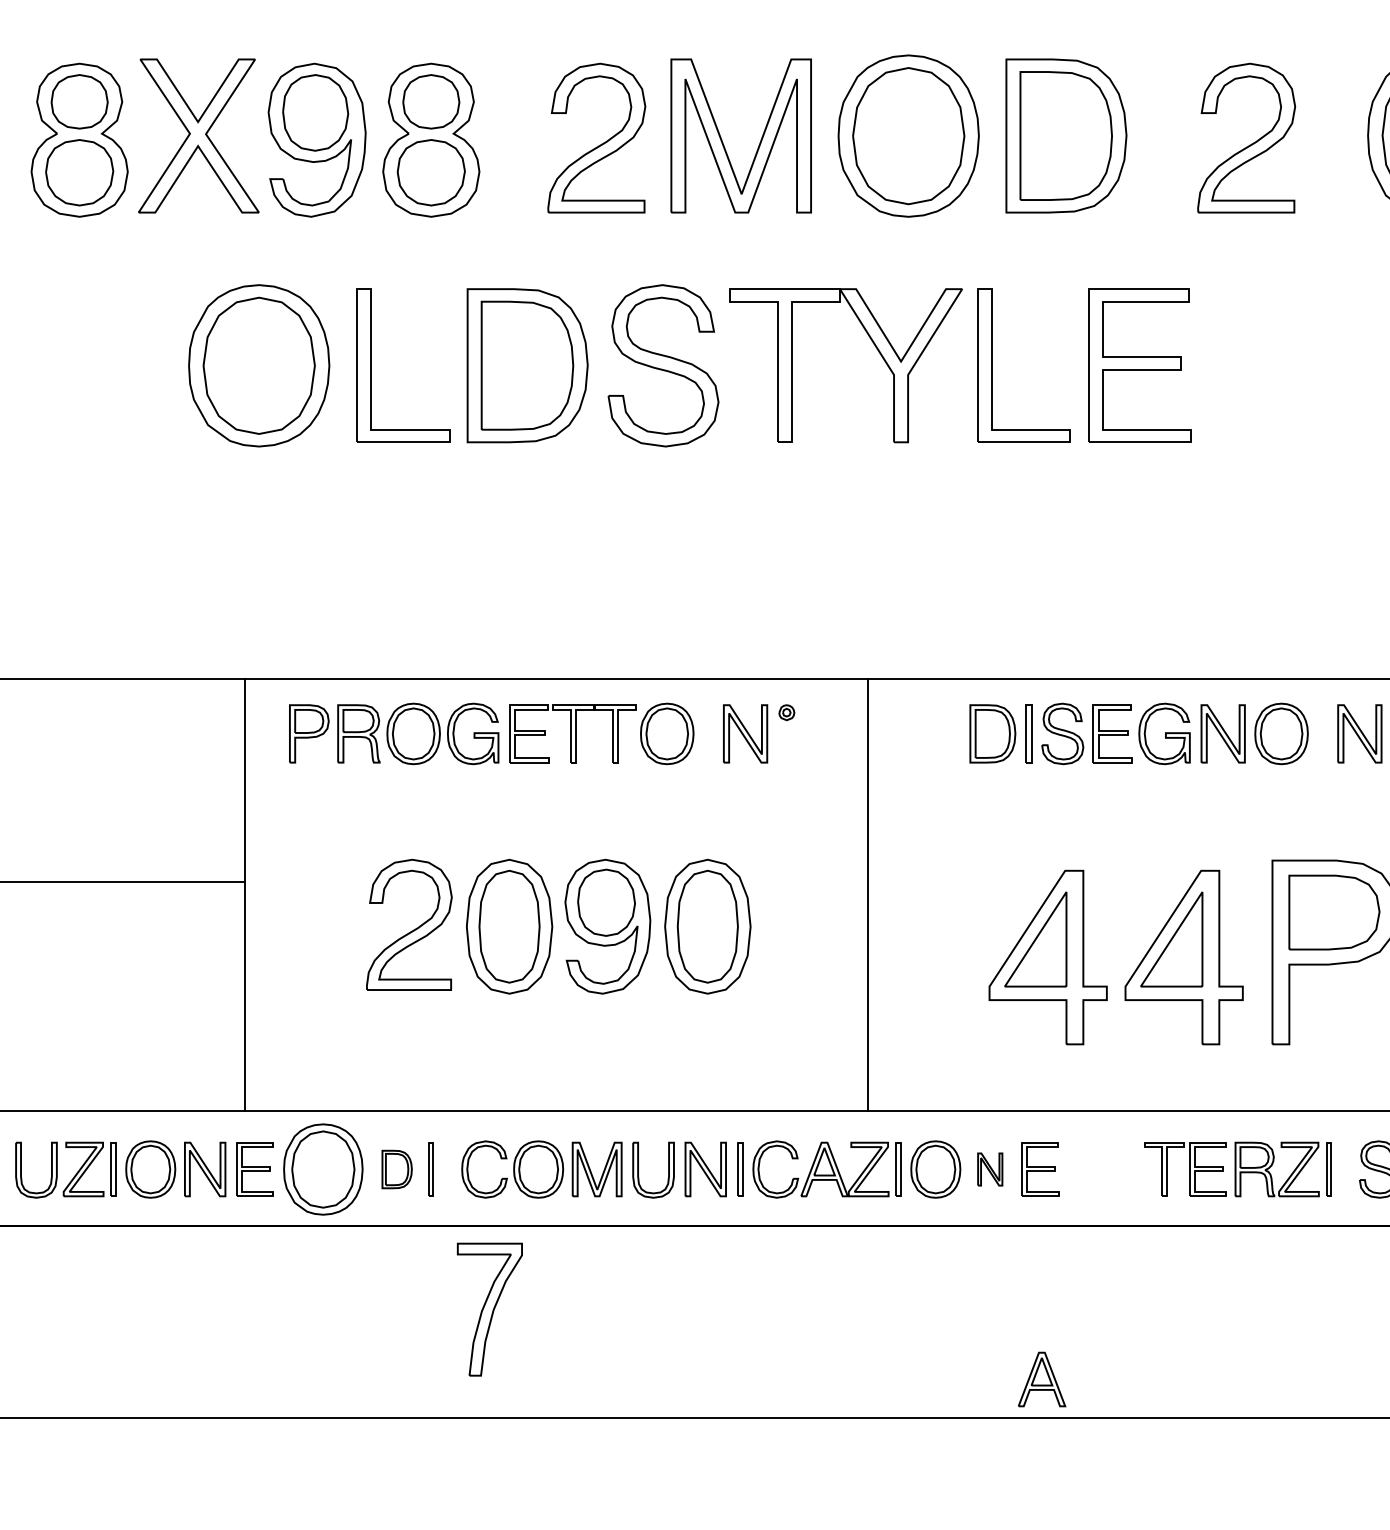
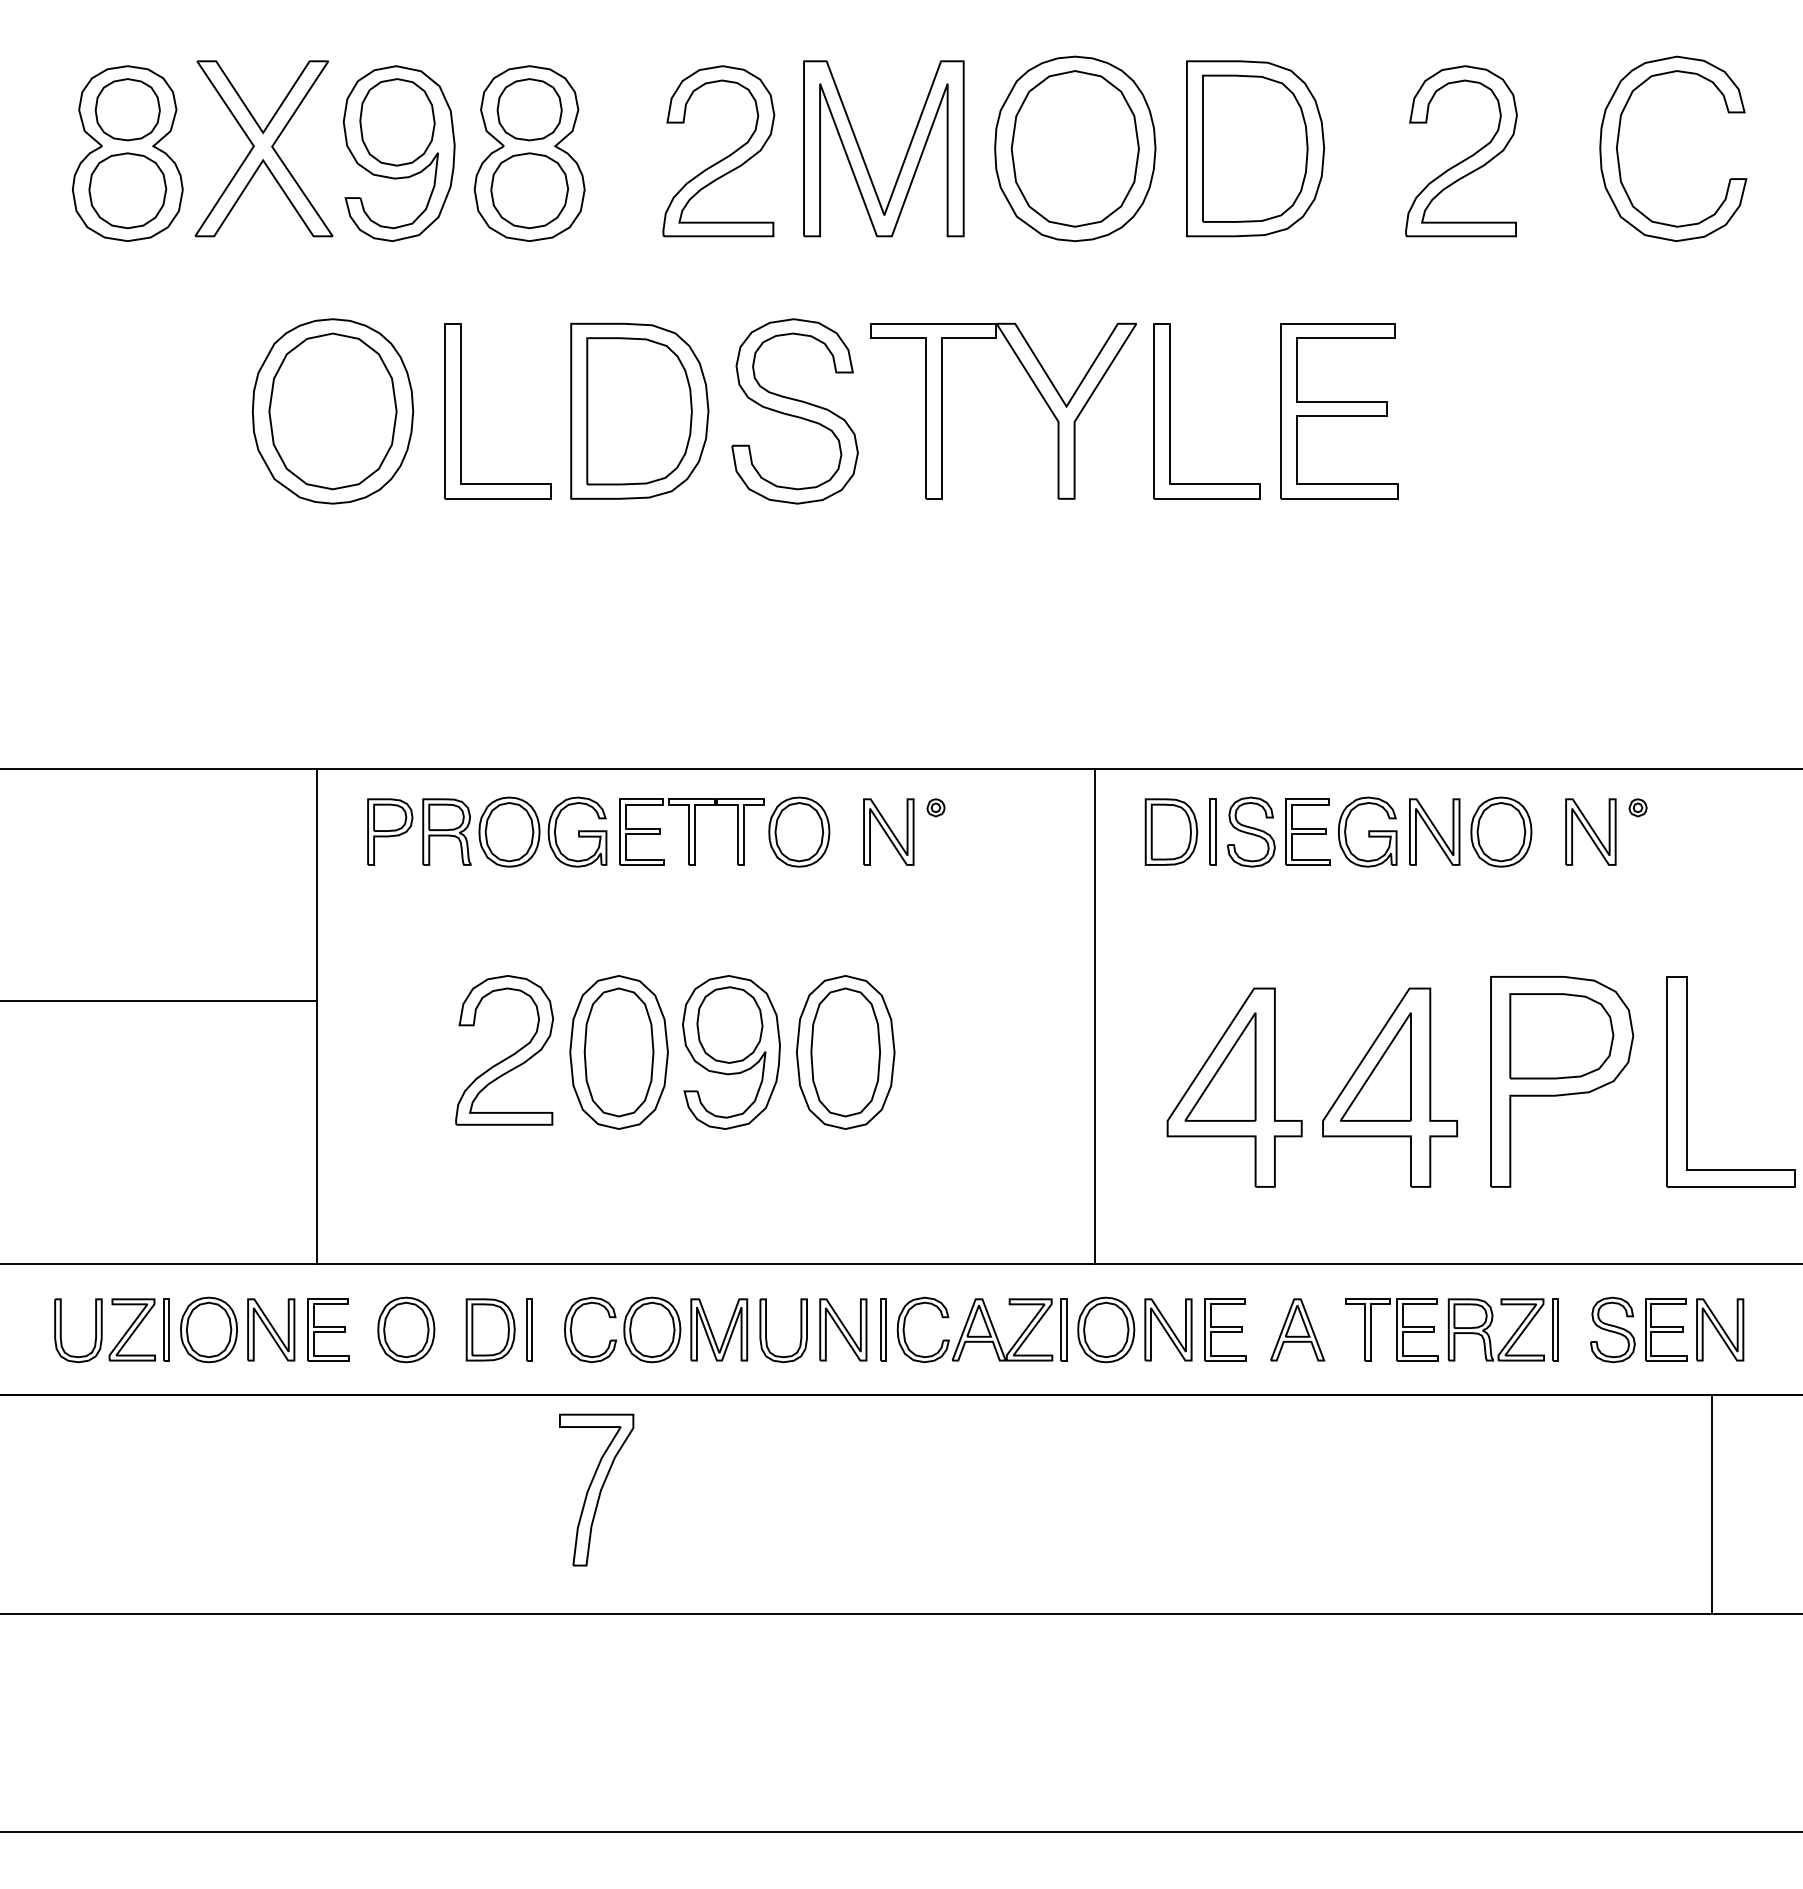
line: (867, 895) -> (1094, 1016), moved
part: (323, 1169) -> (406, 1329), size x0.62
part: (397, 1169) -> (490, 1329), size x1.43
part: (990, 1169) -> (1168, 1329), size x1.67
part: (1041, 1379) -> (1297, 1329), moved

